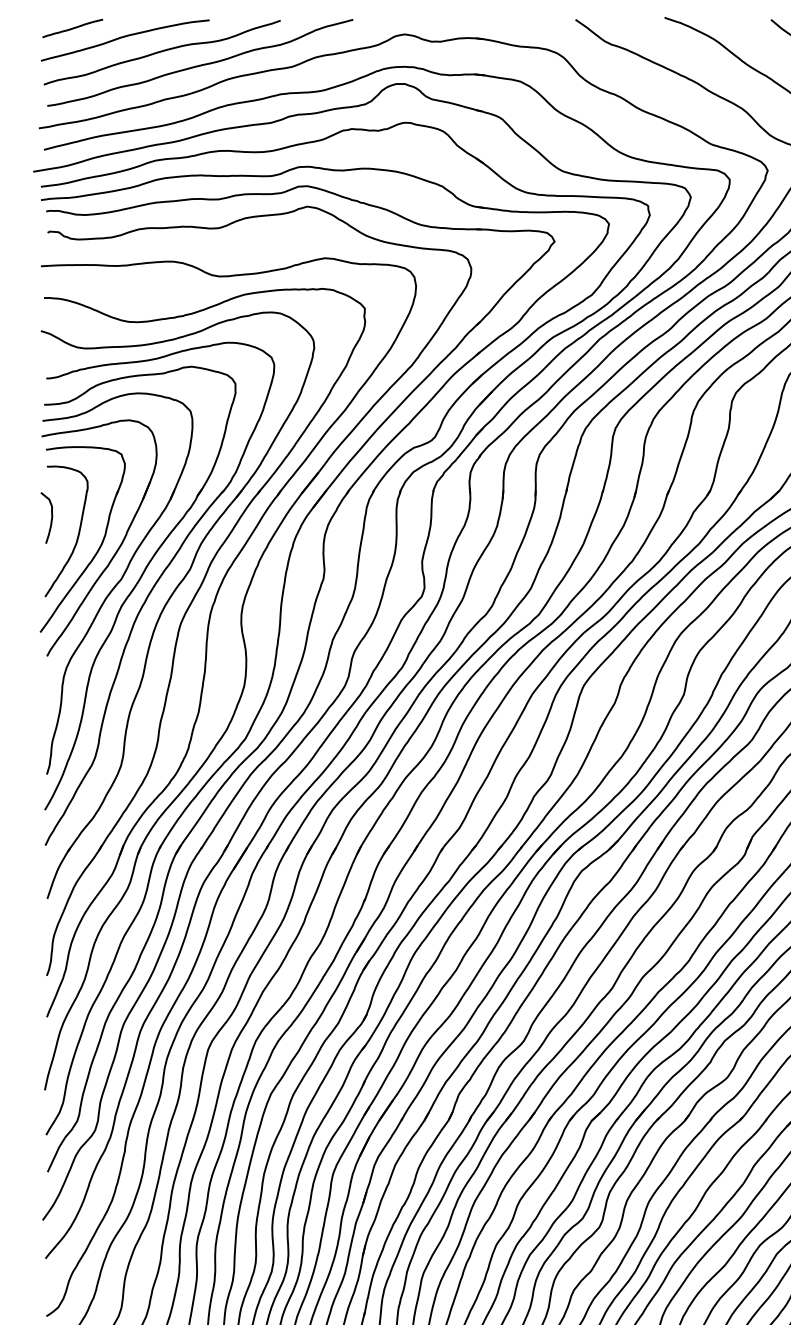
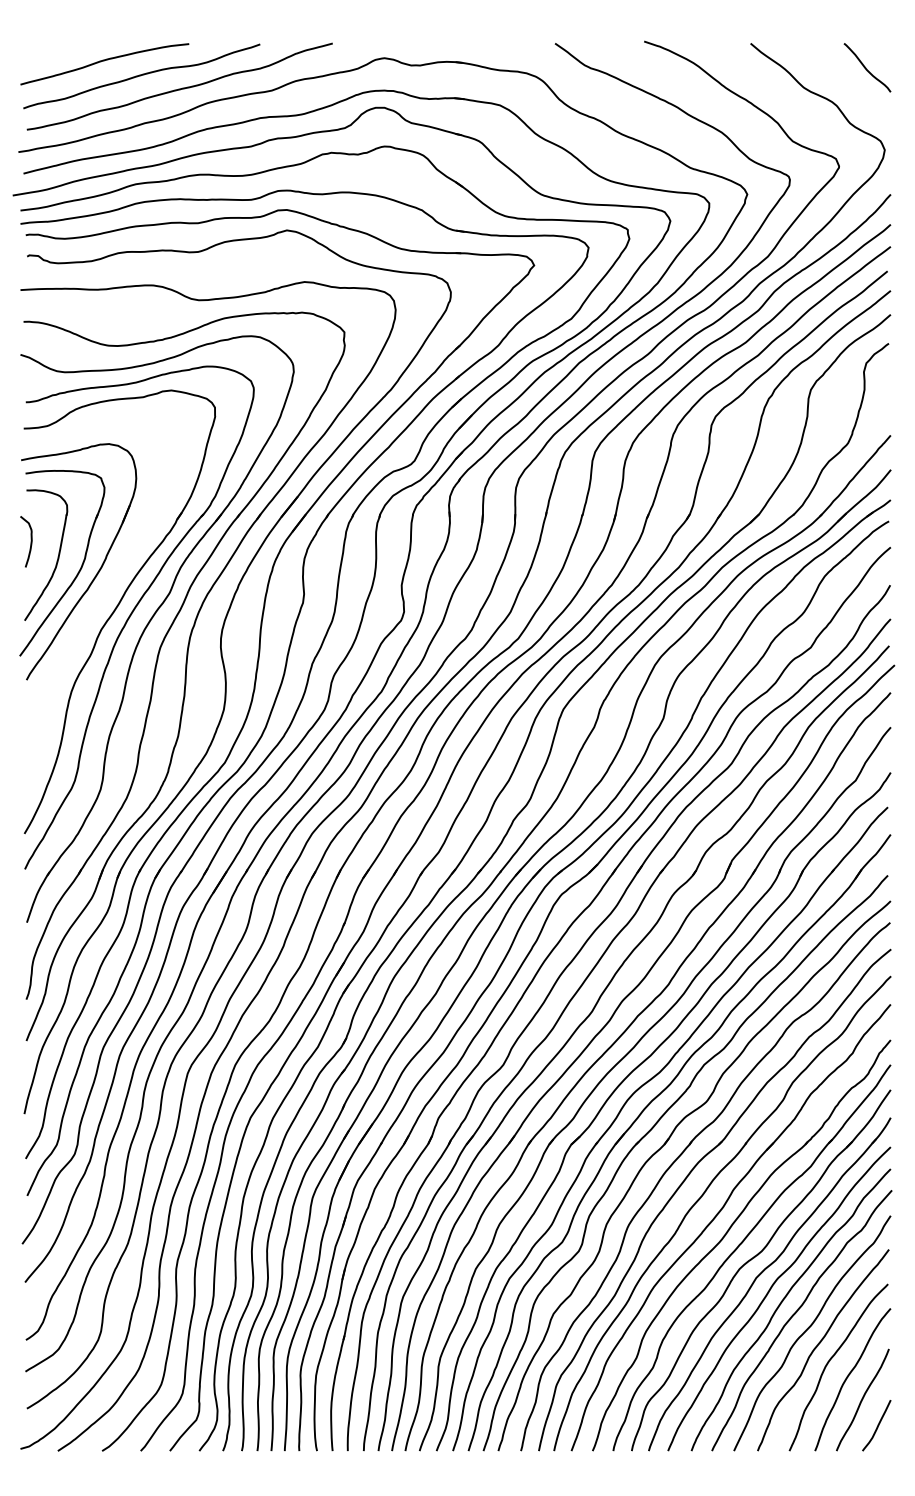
line: (72, 27) -> (52, 51), removed
part: (117, 583) -> (97, 607), removed

